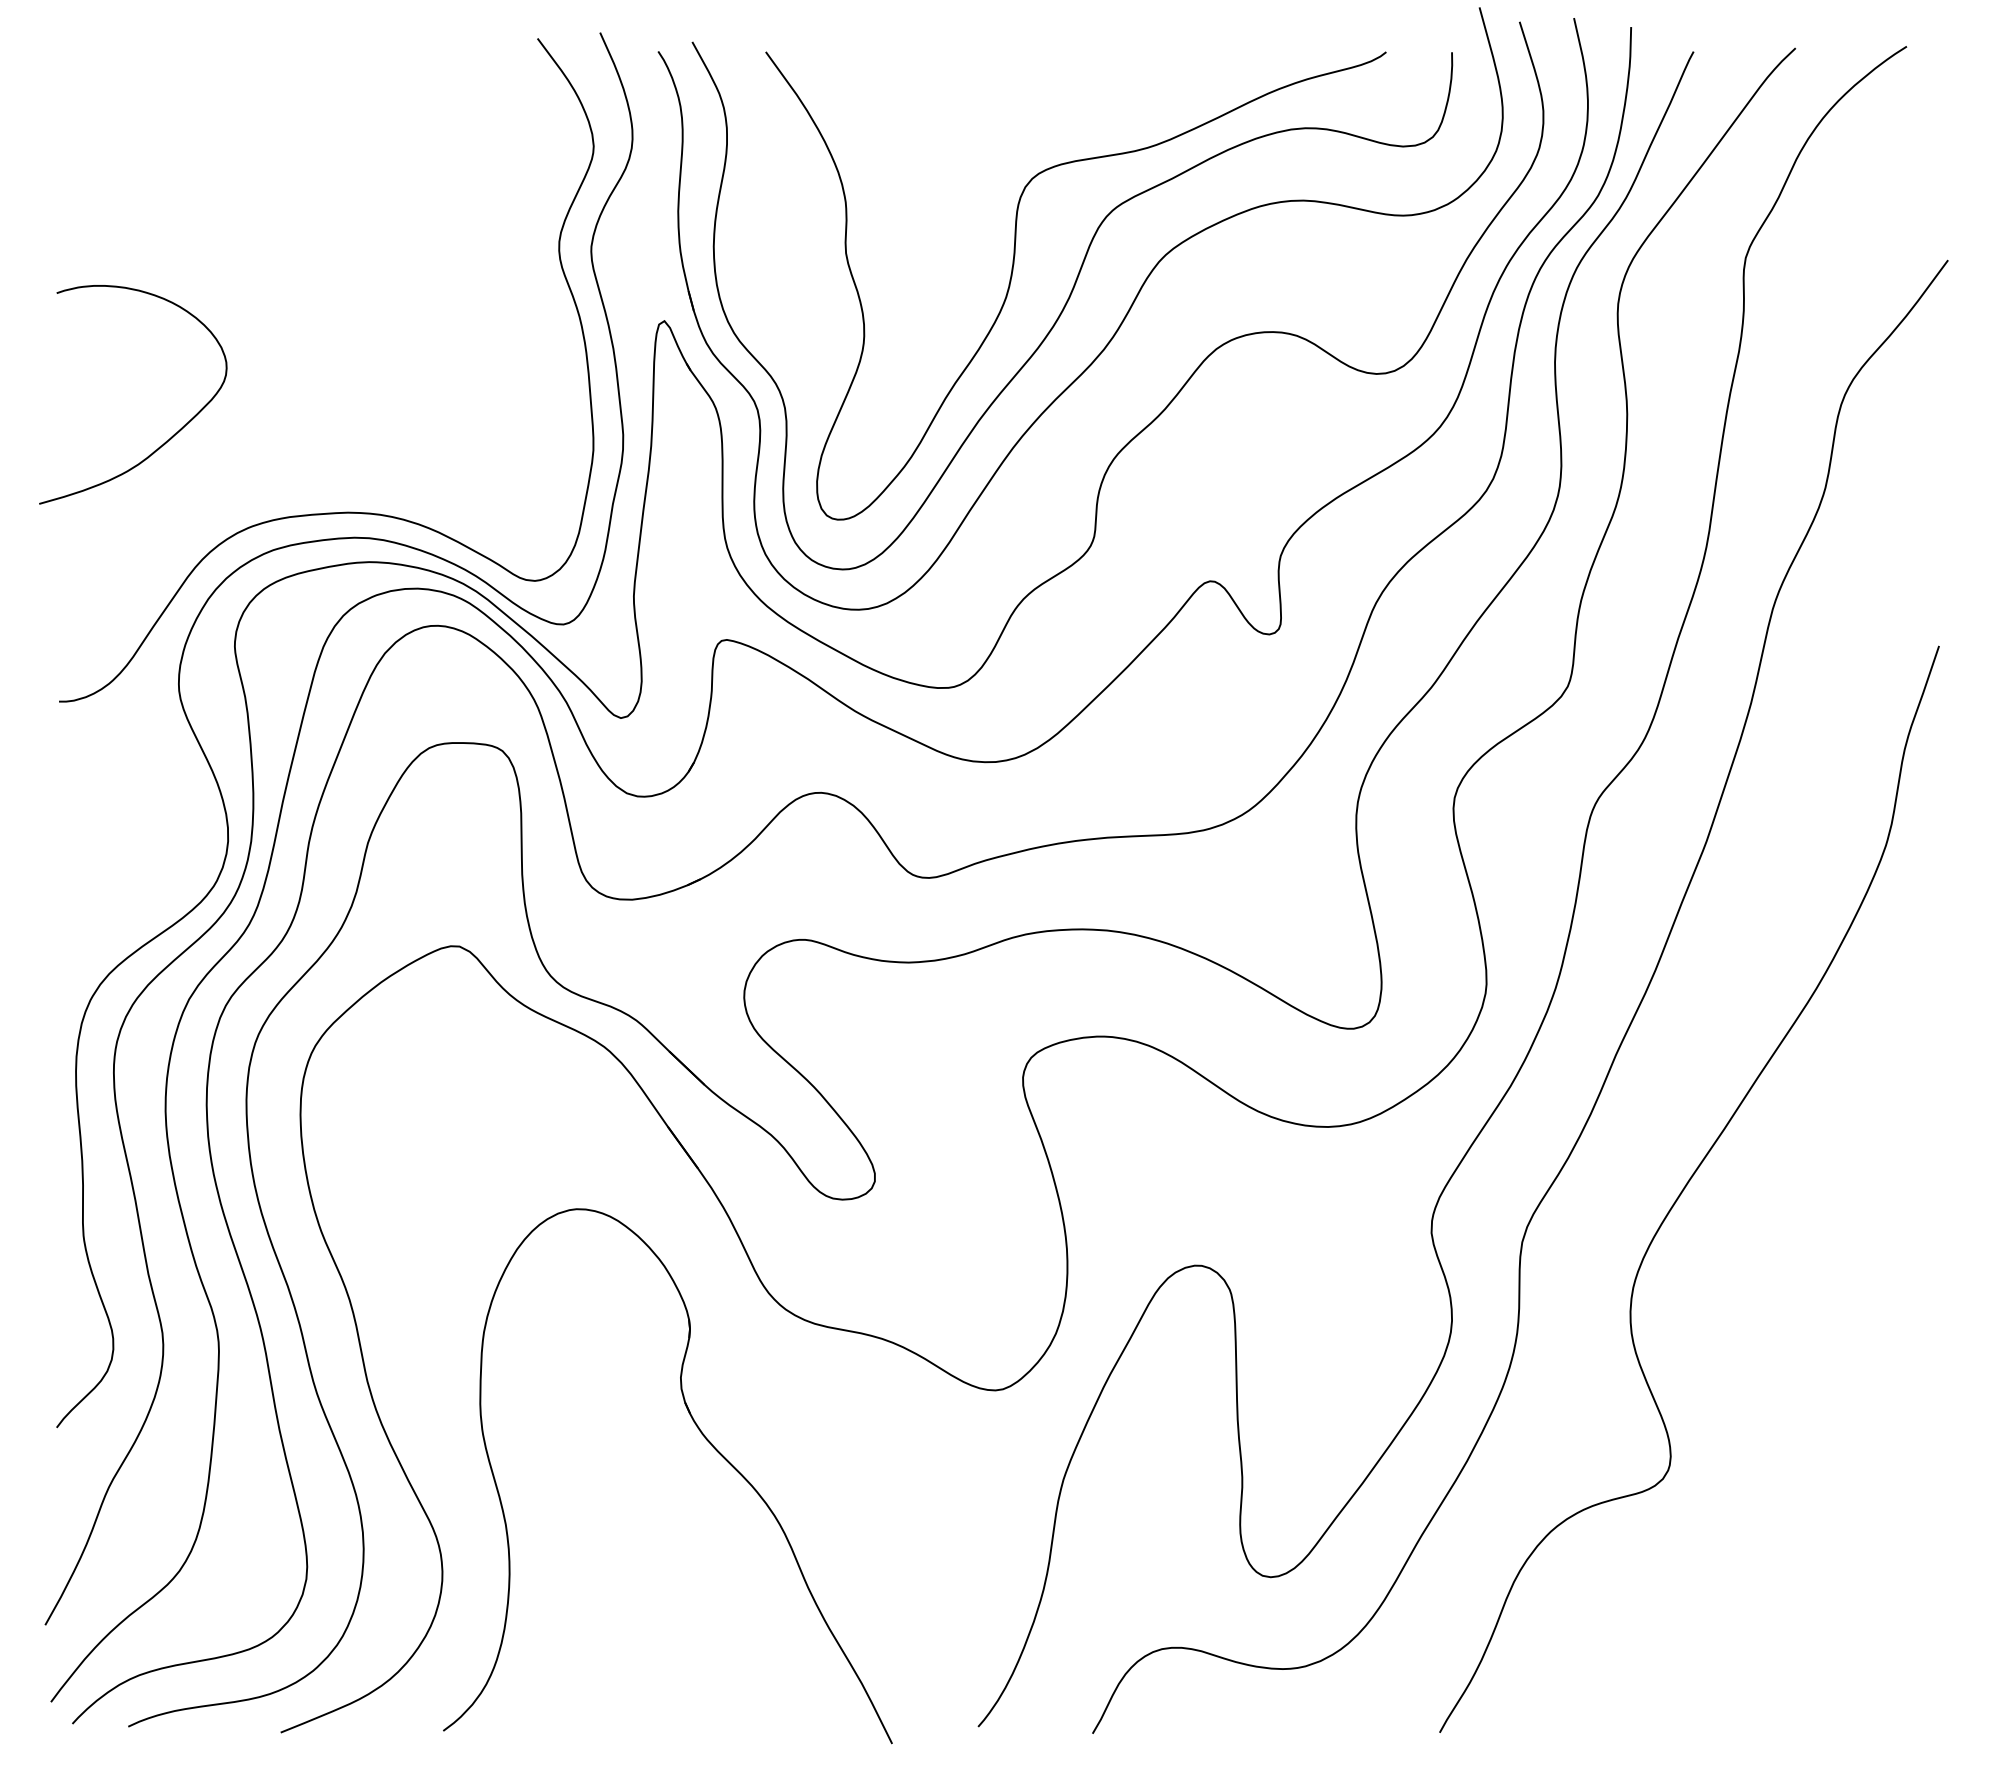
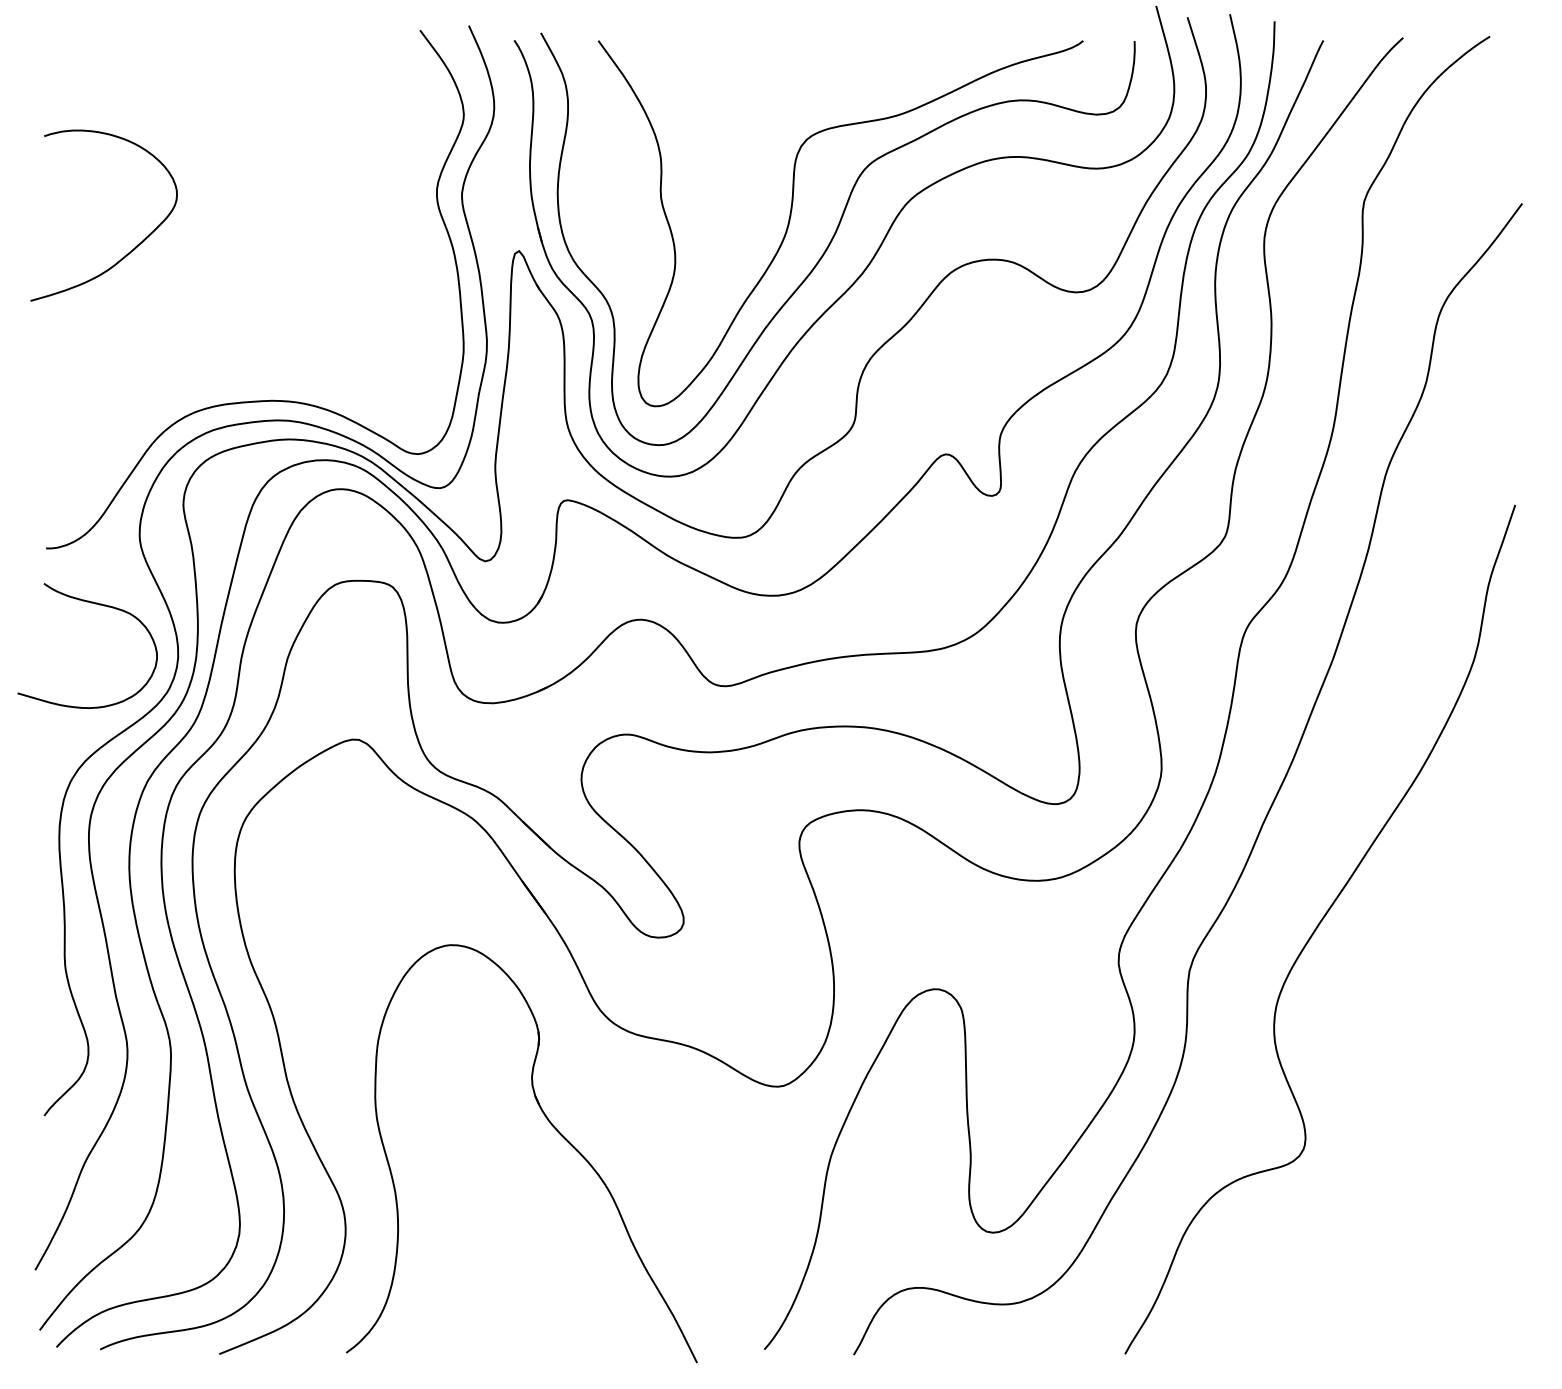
curve: (165, 440) -> (129, 251), moved
curve: (127, 774) -> (99, 605), added

